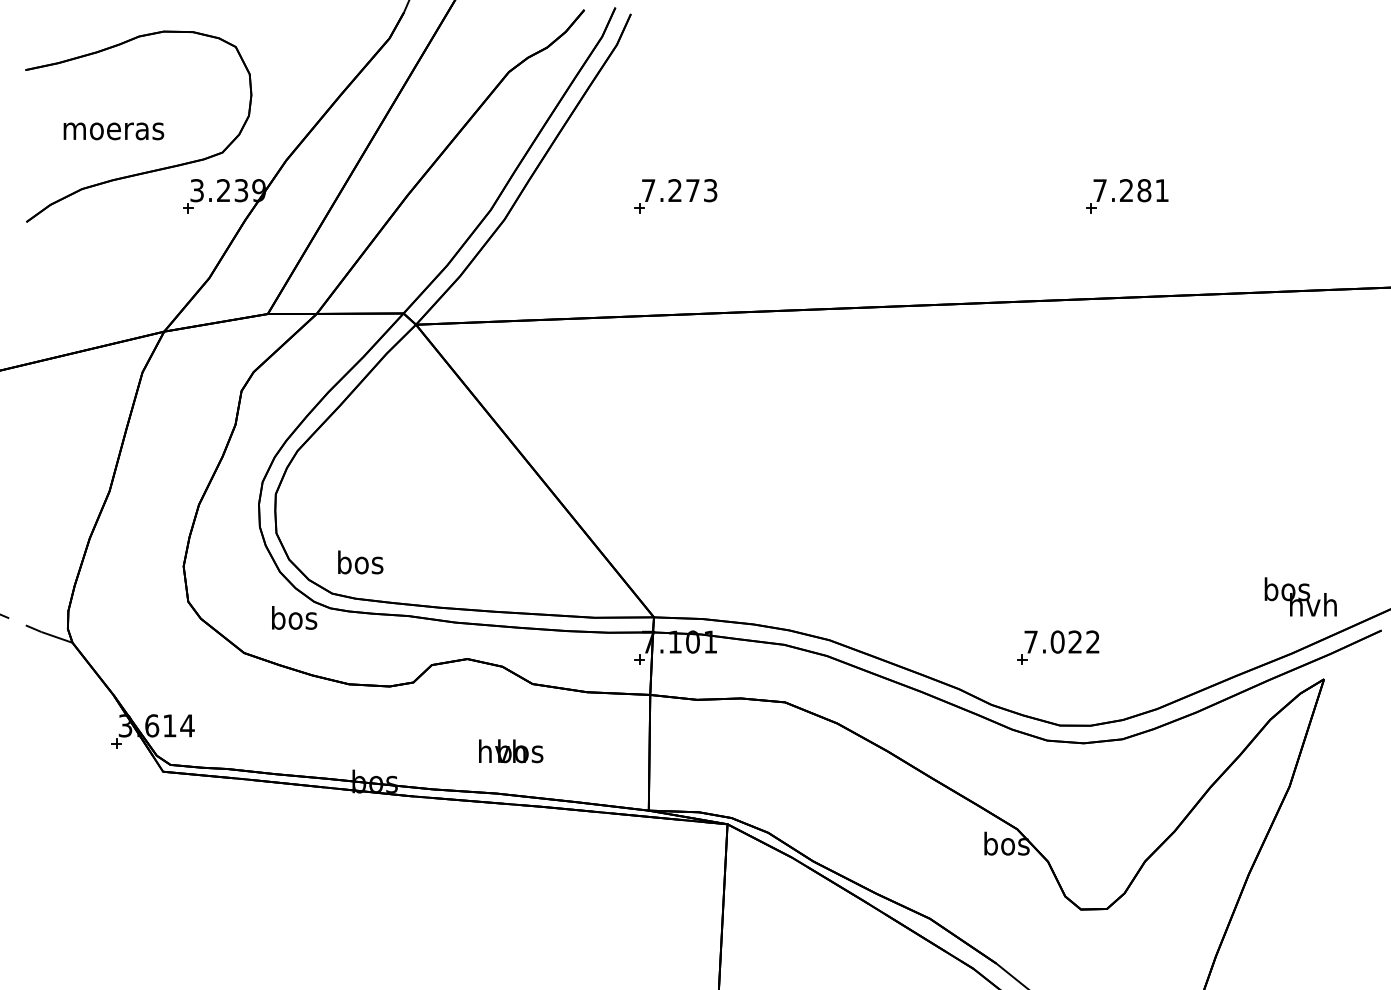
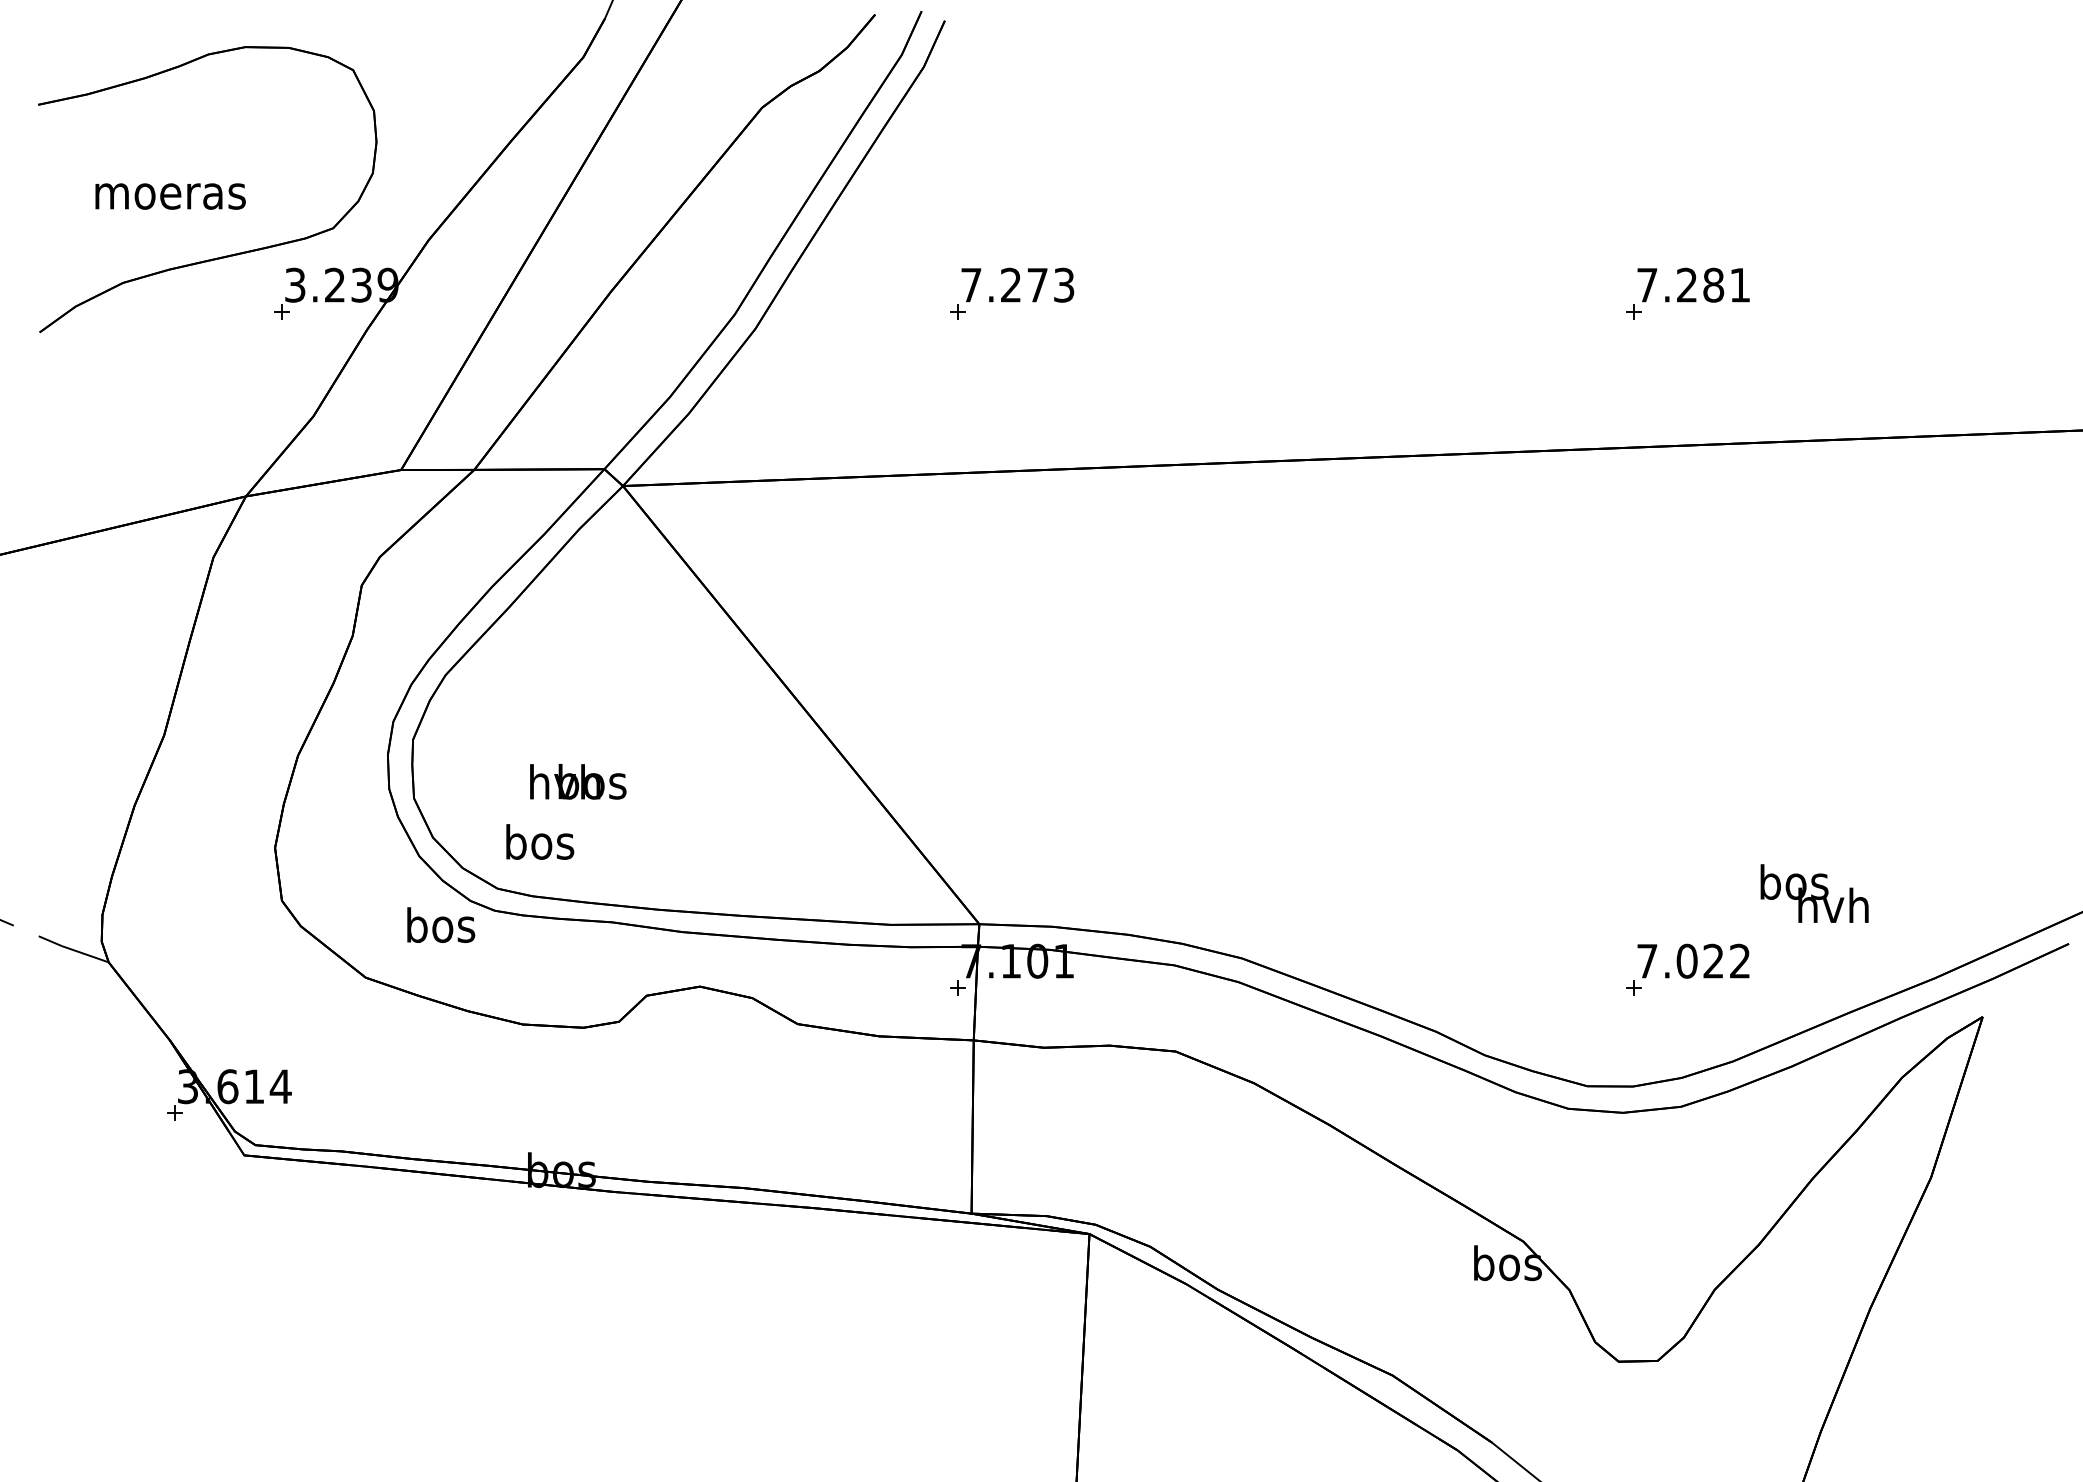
text: (1300, 596) -> (1814, 892), moved
part: (1058, 647) -> (1688, 969), moved
text: (511, 751) -> (578, 782), moved

